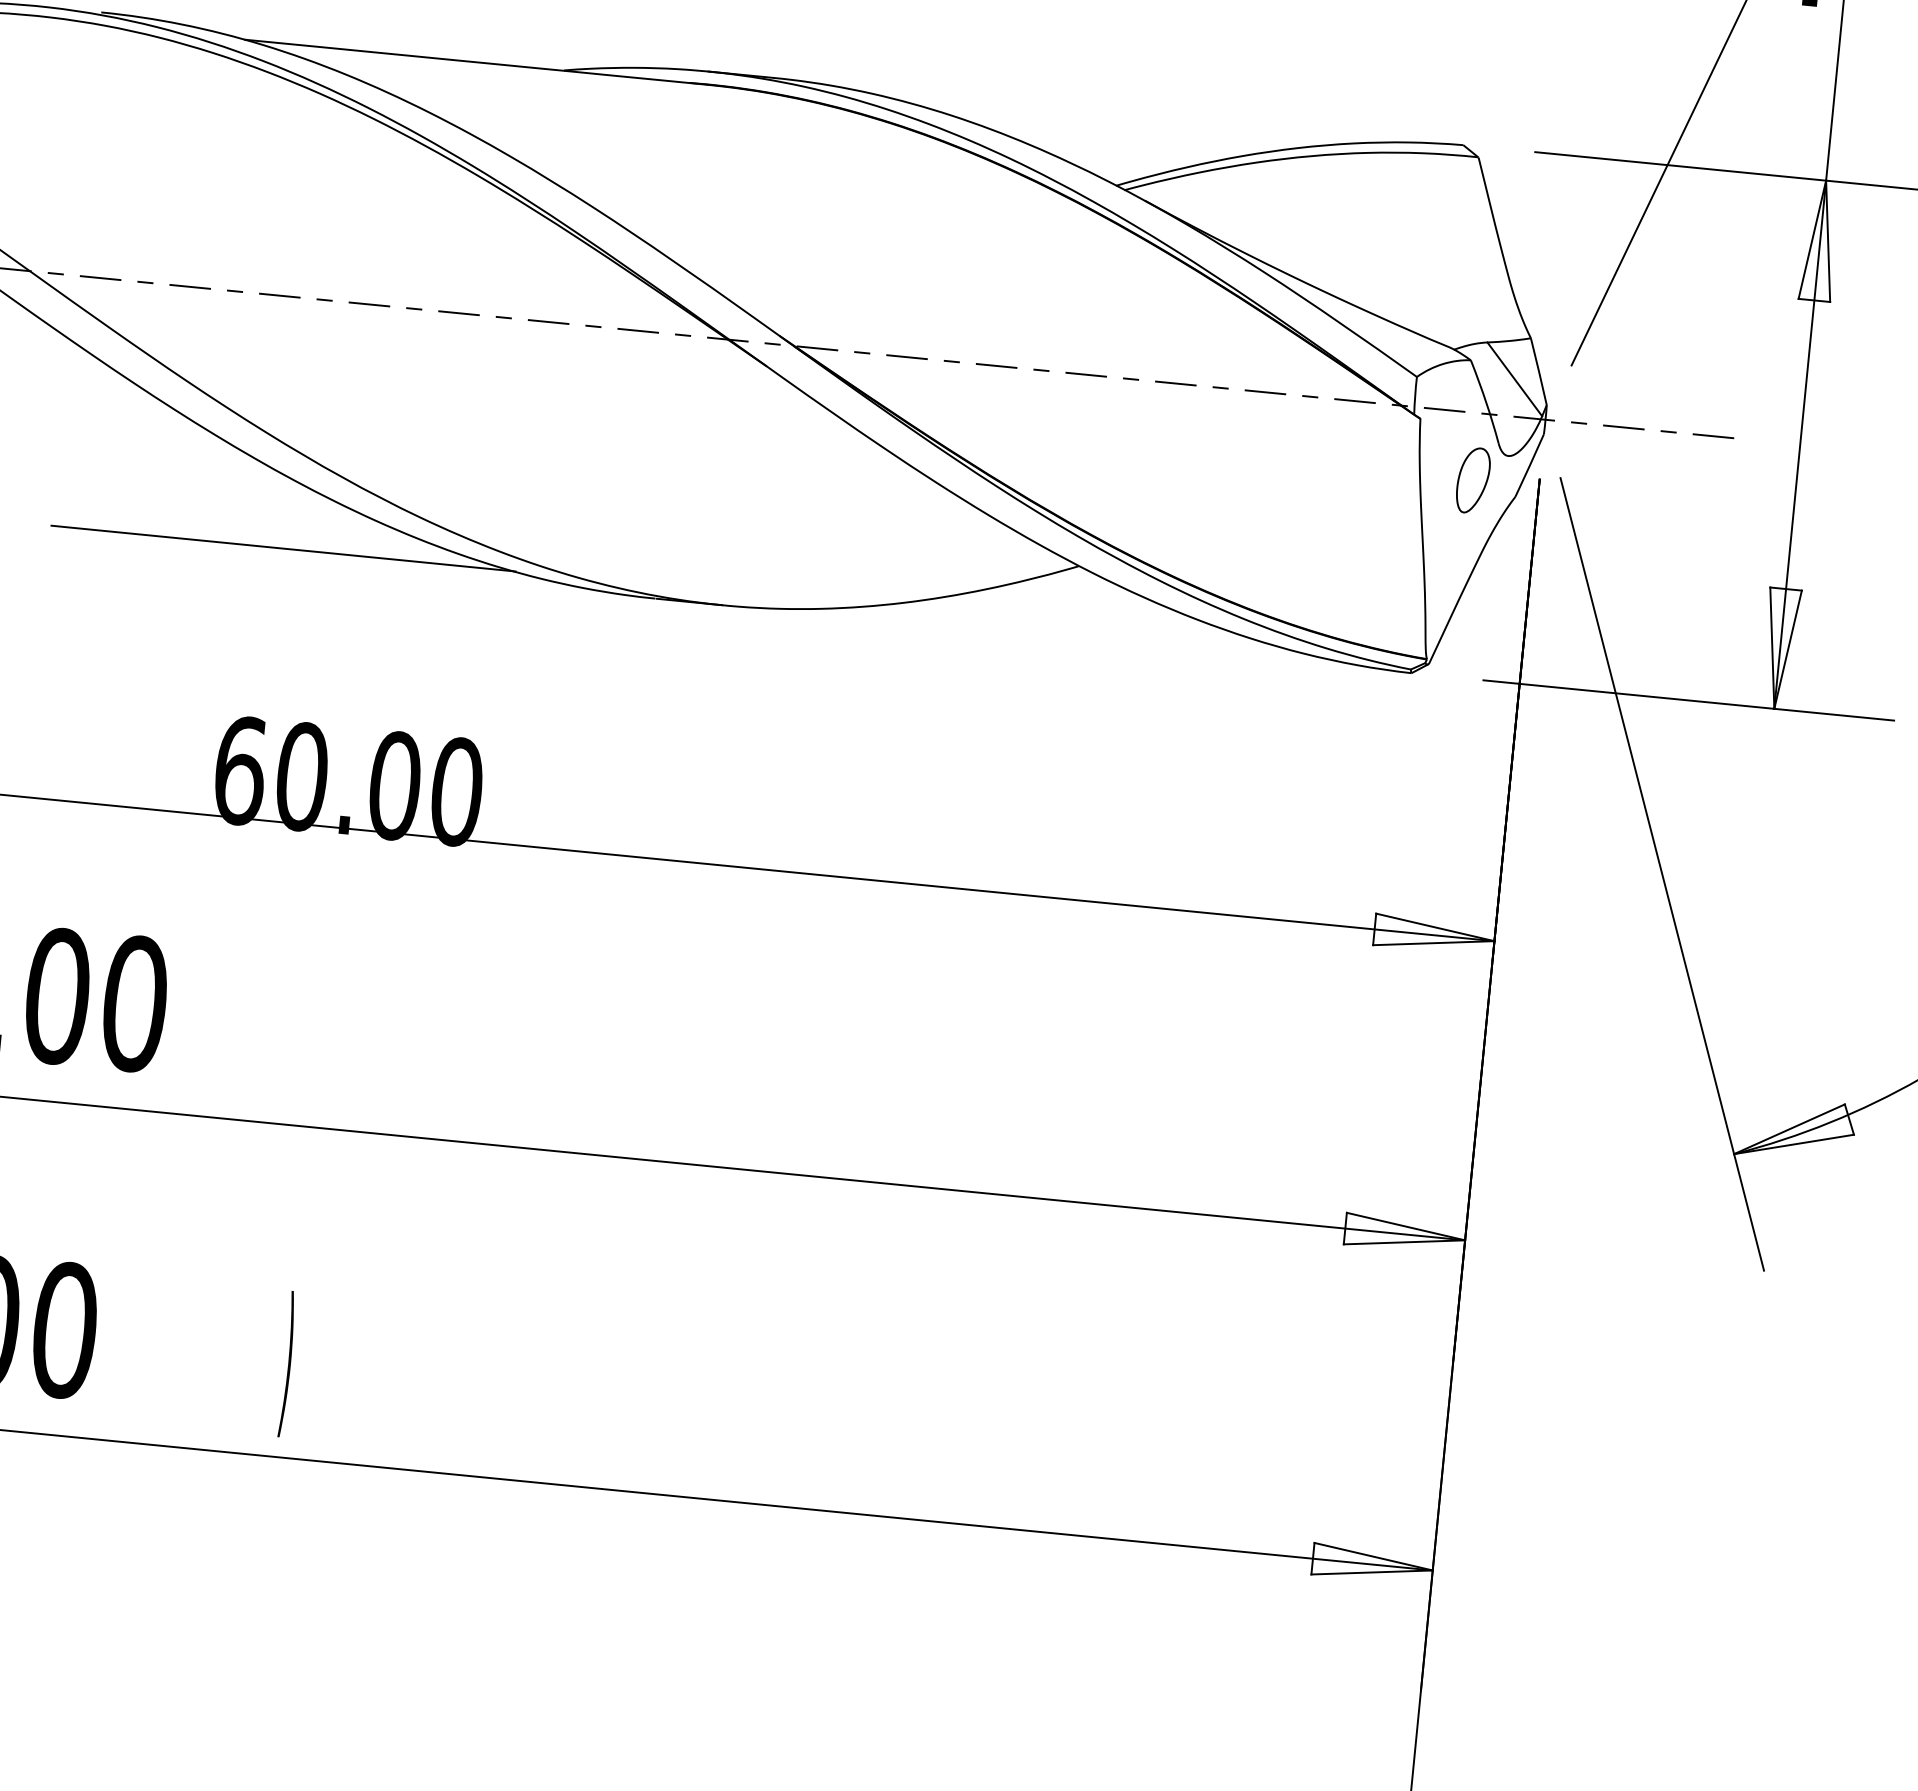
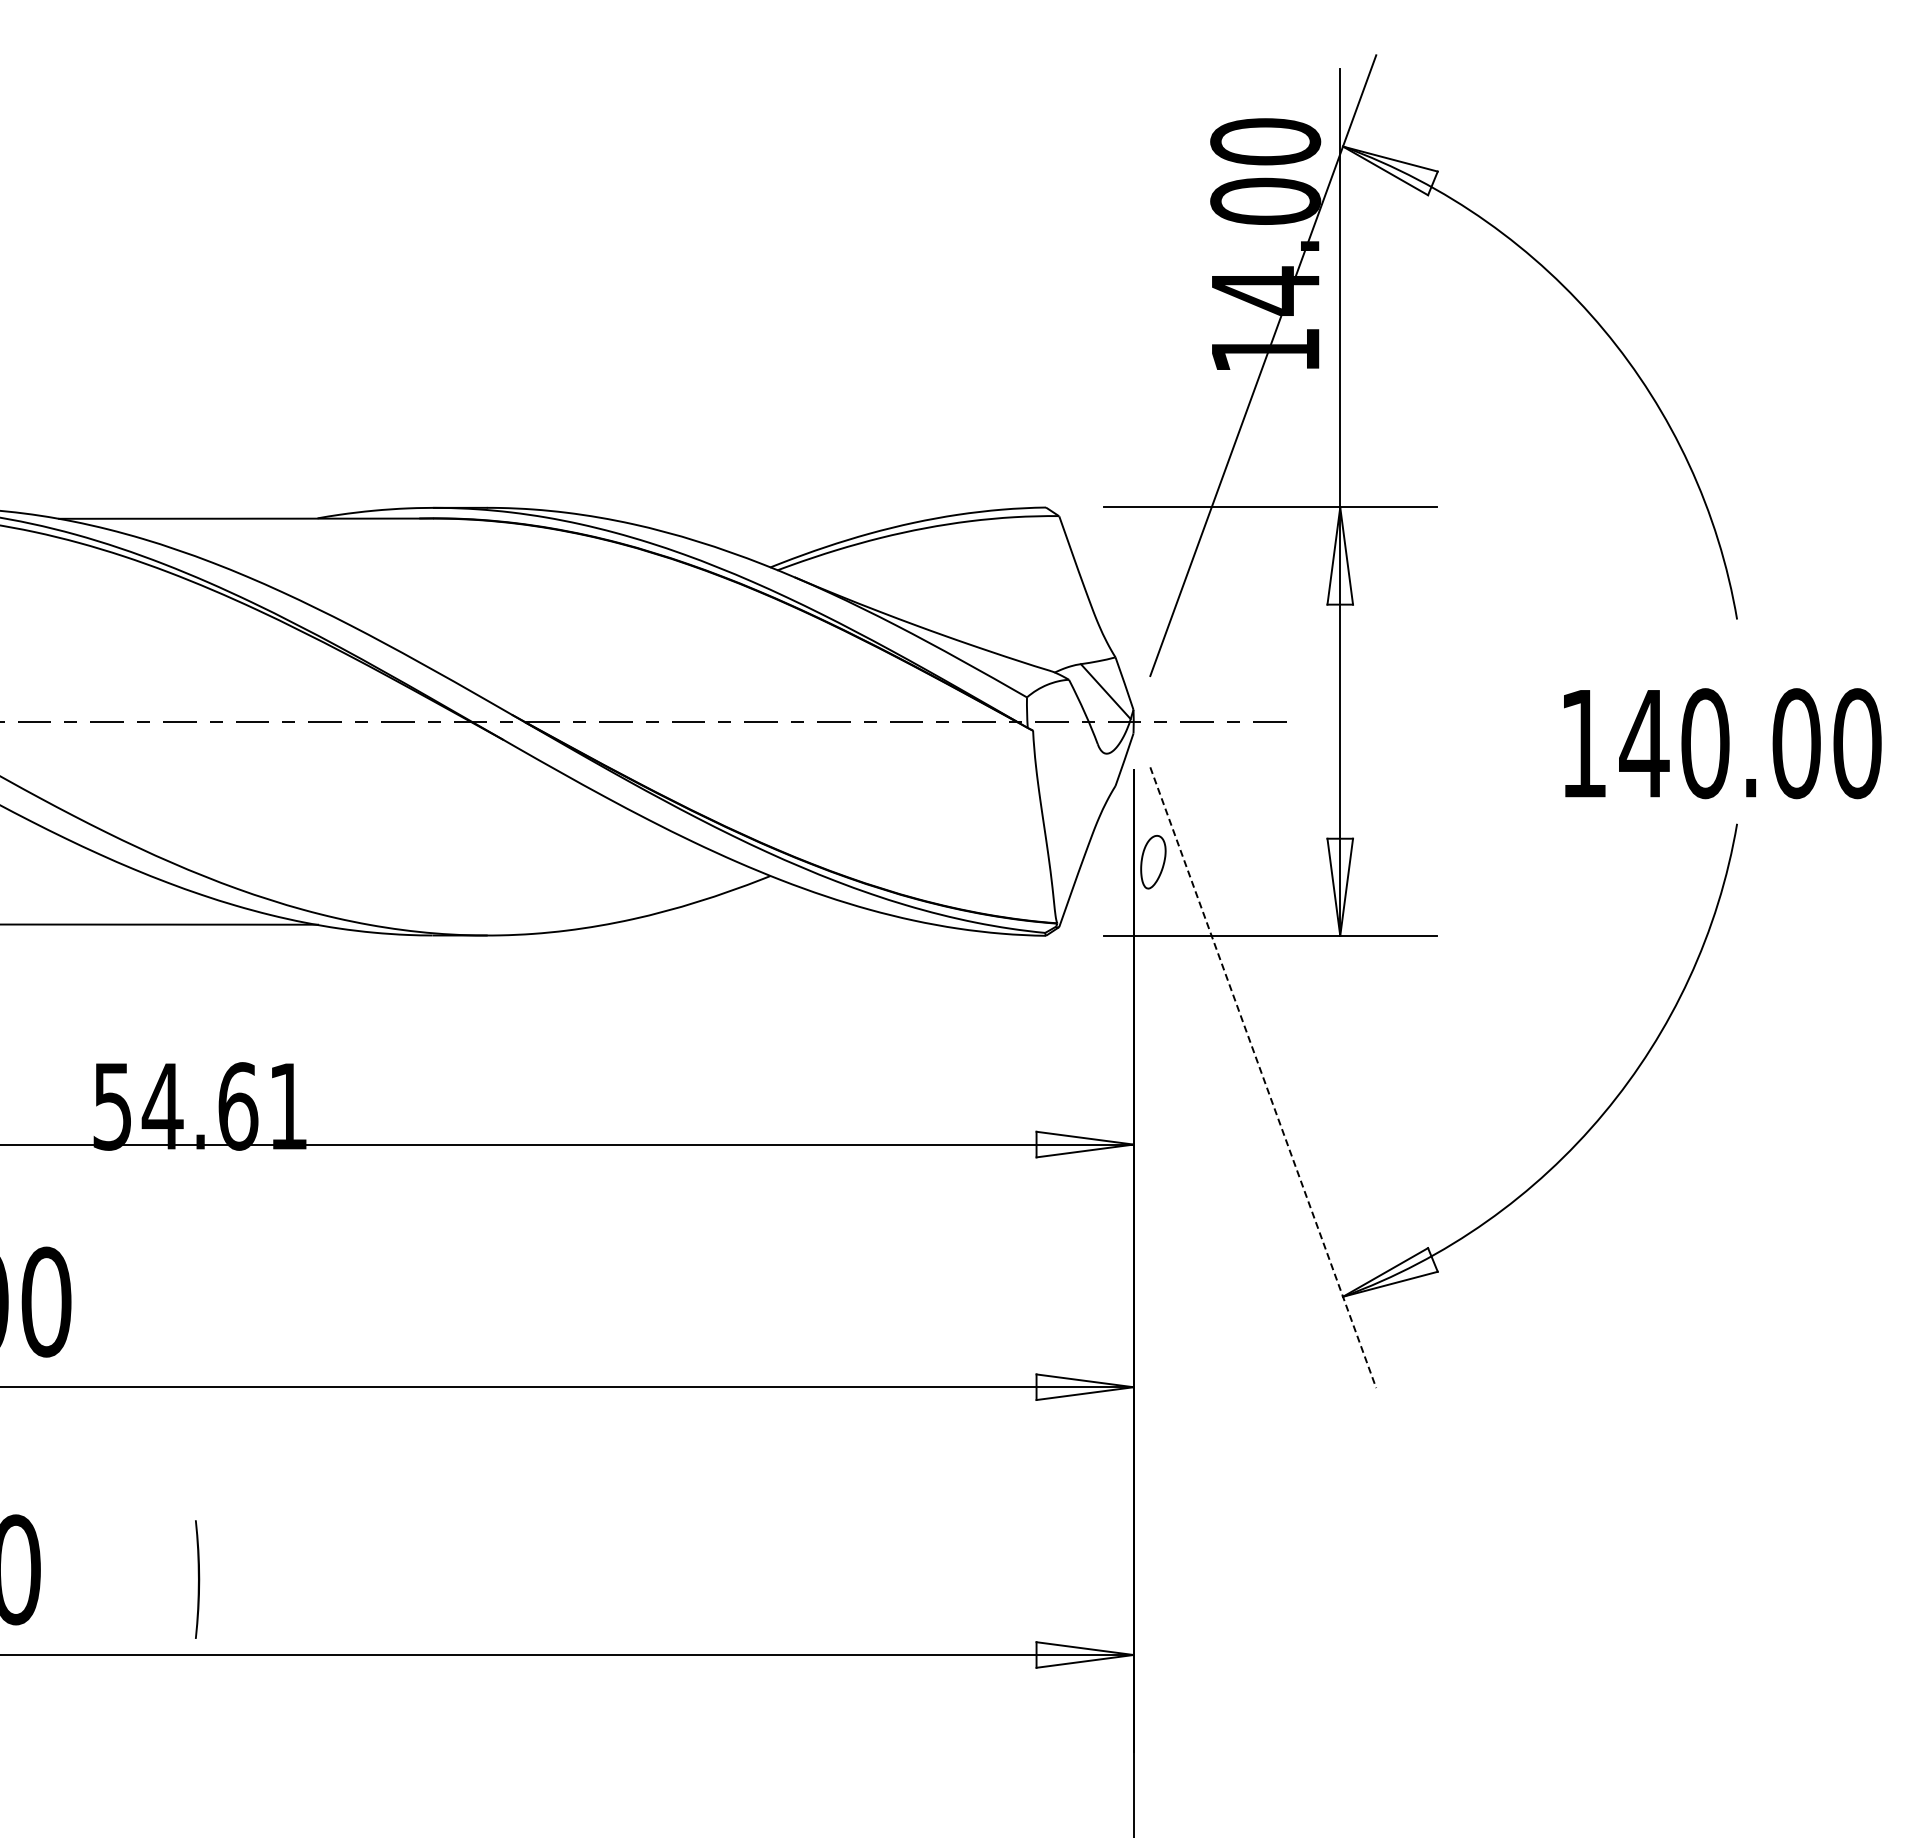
part: (1473, 480) -> (1153, 862), moved
text: (348, 781) -> (200, 1106), 60.00 -> 54.61
line: (1662, 875) -> (1263, 1078), solid -> dashed

